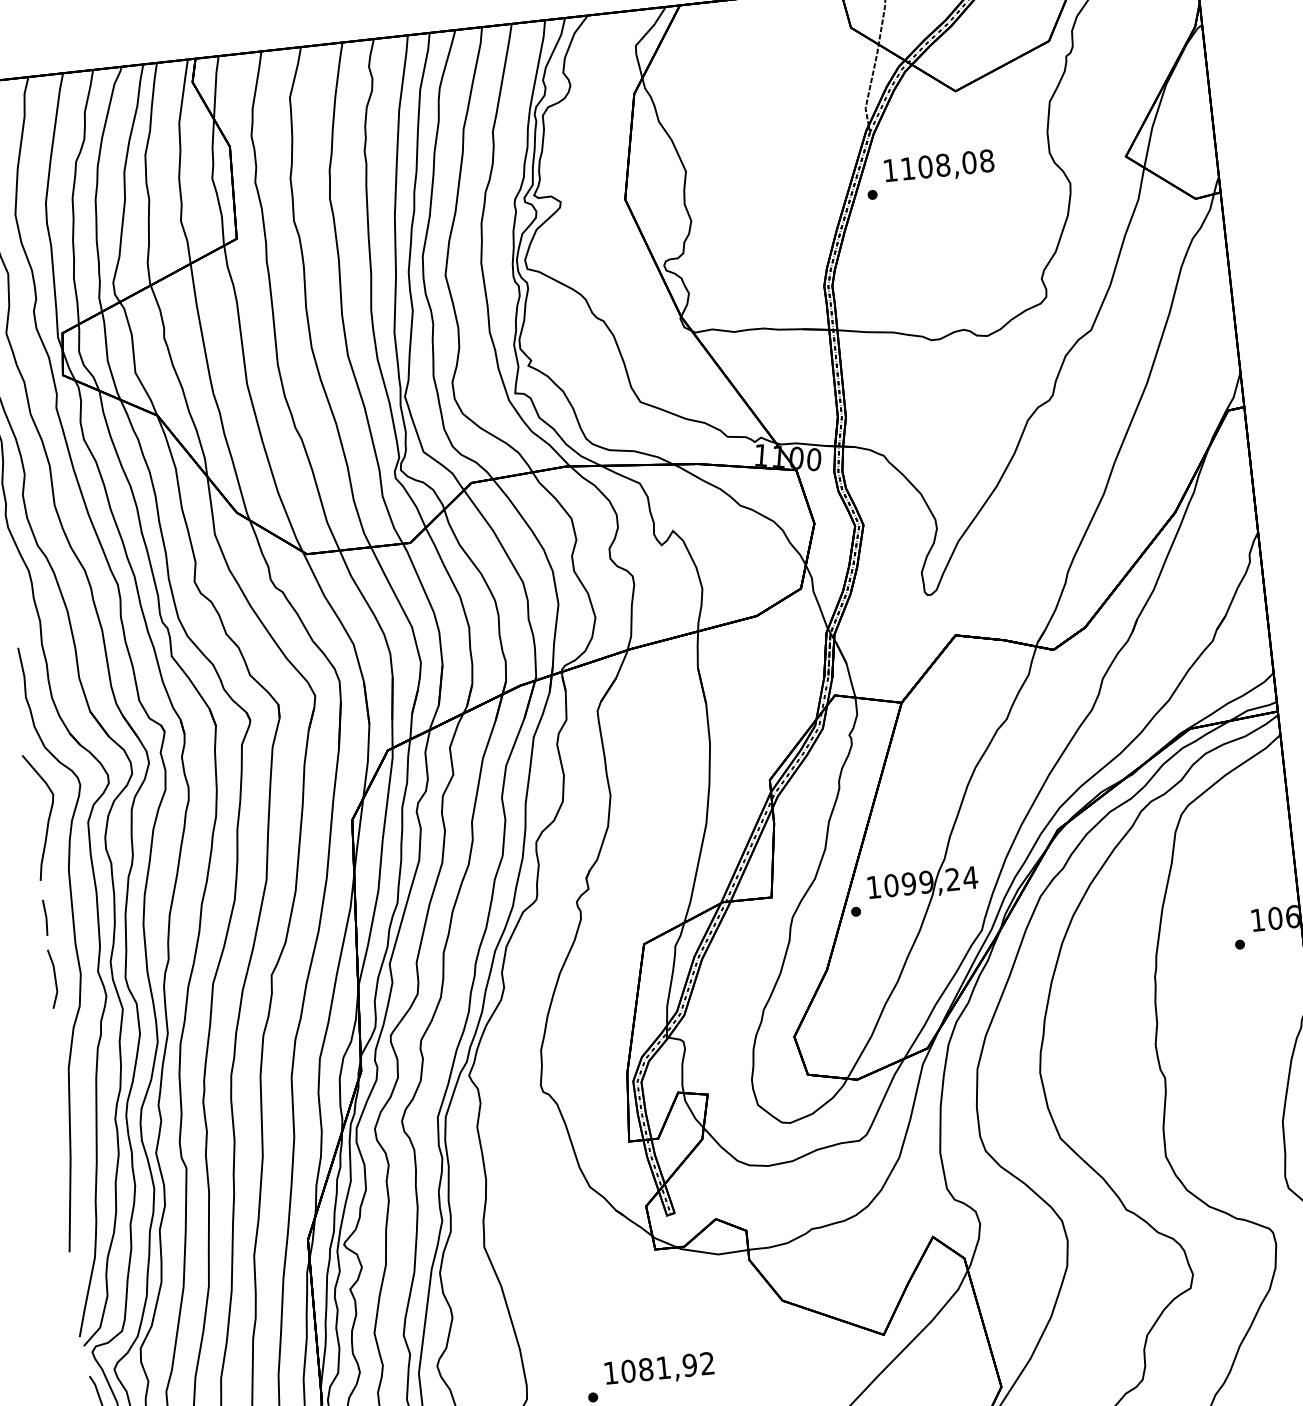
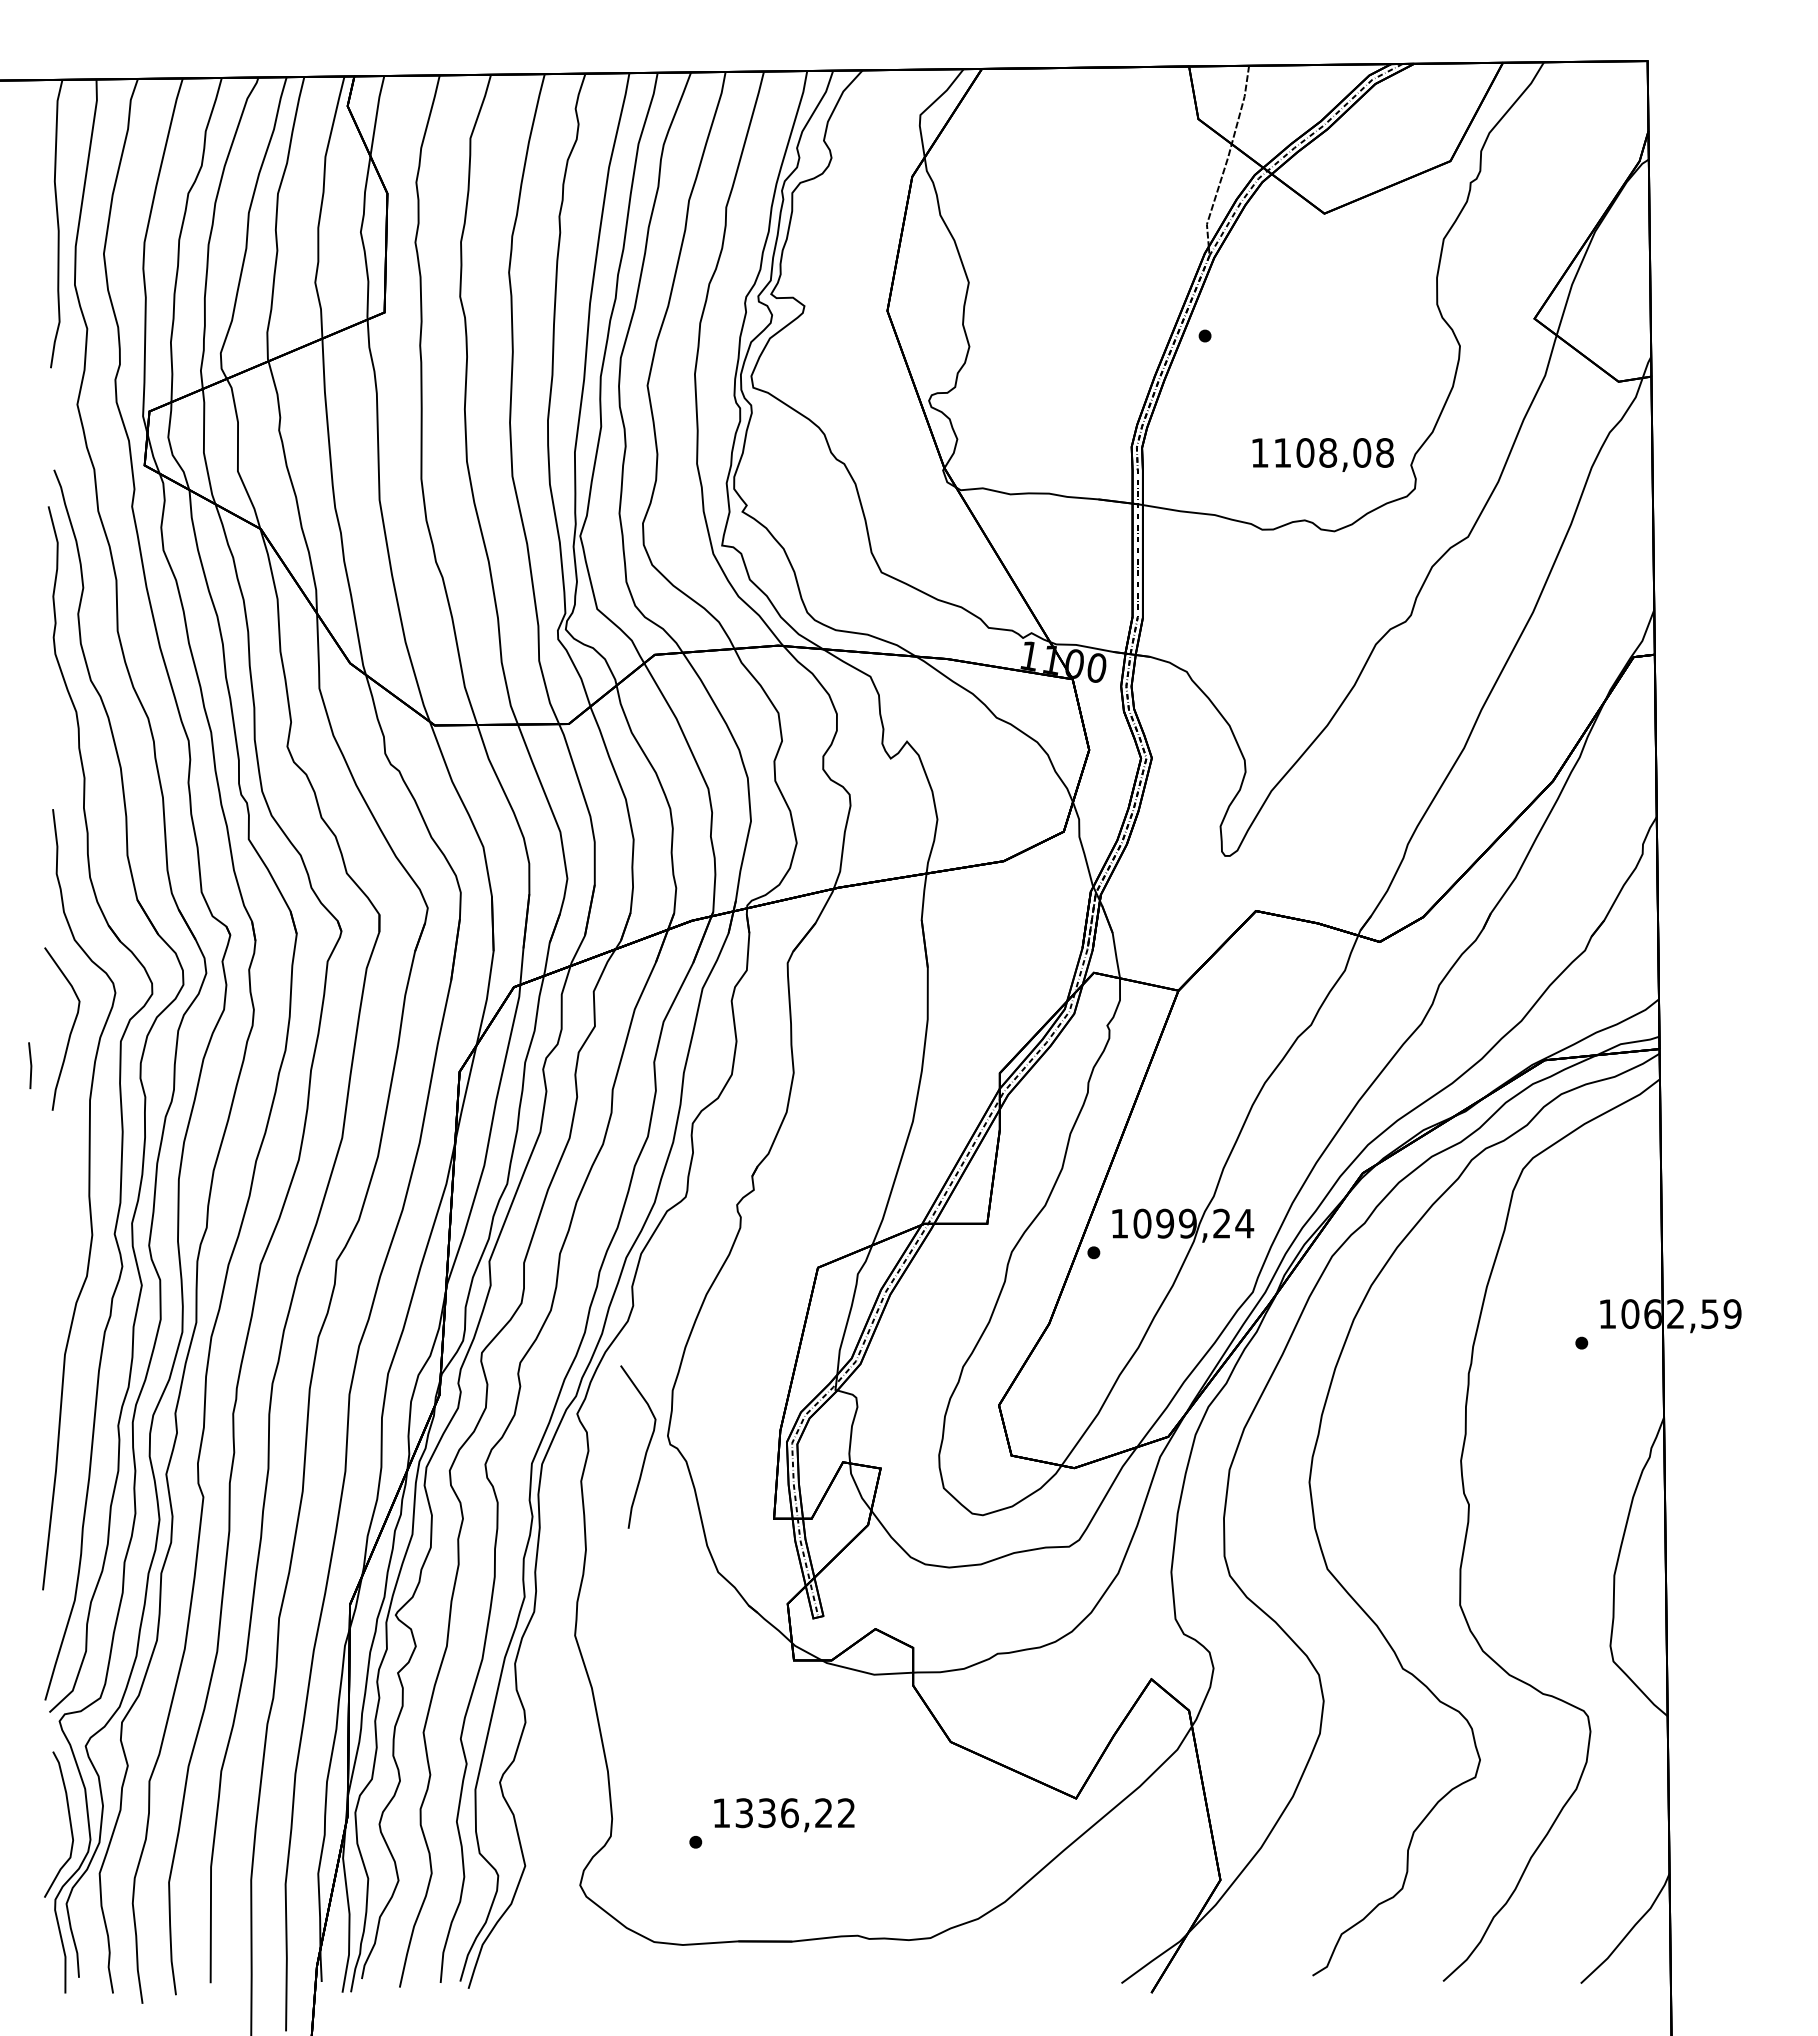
text: (938, 166) -> (1322, 454), moved
line: (45, 917) -> (30, 1065), moved
line: (54, 979) -> (58, 1238), removed
curve: (525, 1096) -> (646, 1448), added
text: (658, 1368) -> (783, 1813), 1081,92 -> 1336,22

